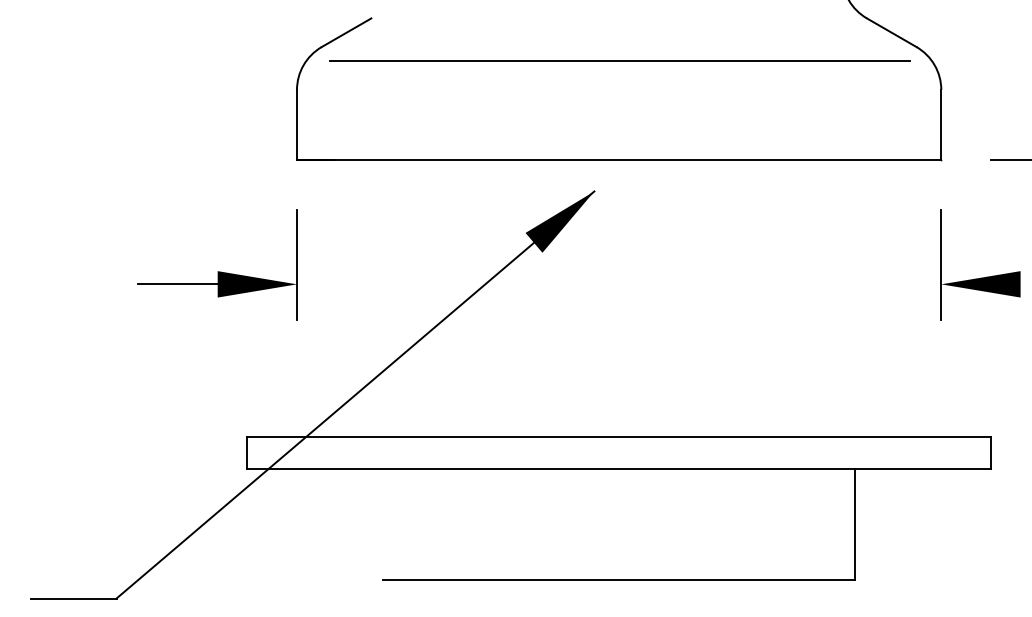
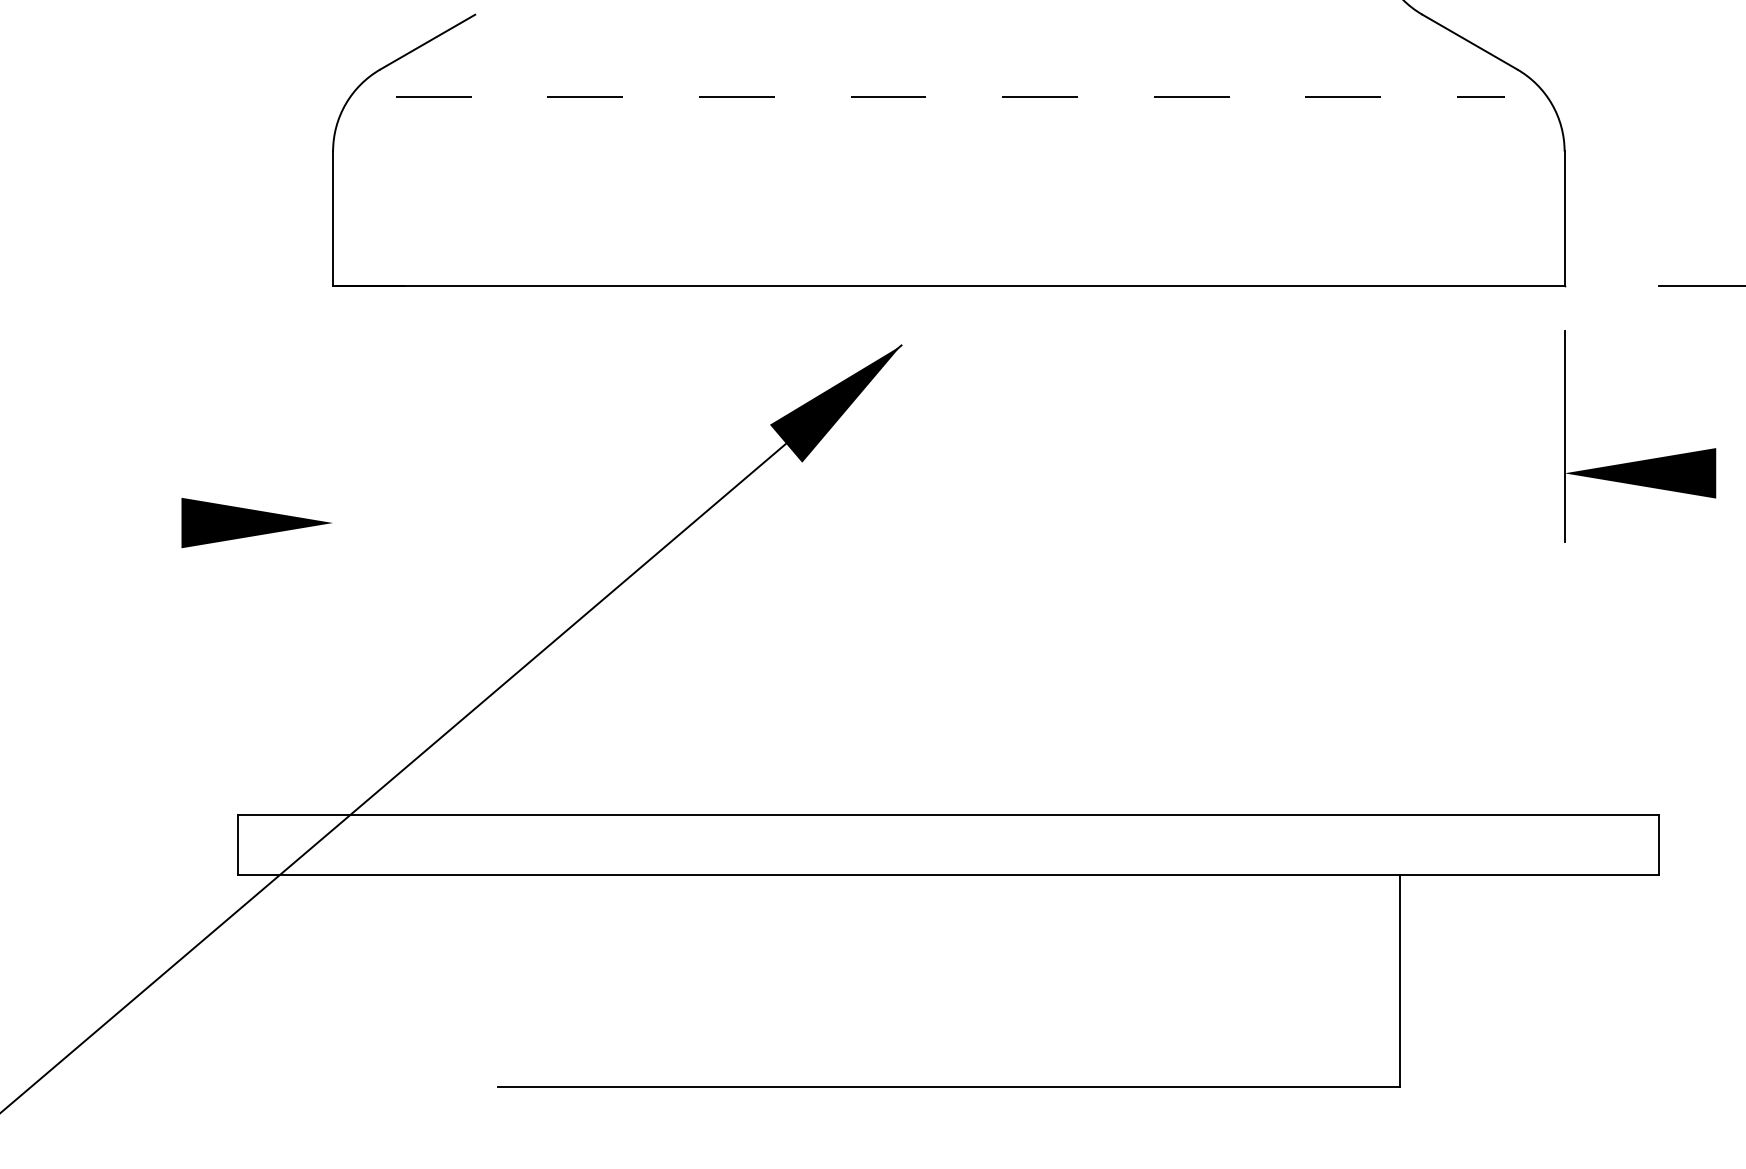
line: (620, 61) -> (951, 97), solid -> dashed
line: (297, 265) -> (334, 486), removed
part: (980, 277) -> (1639, 460), moved
line: (177, 284) -> (104, 523), removed

